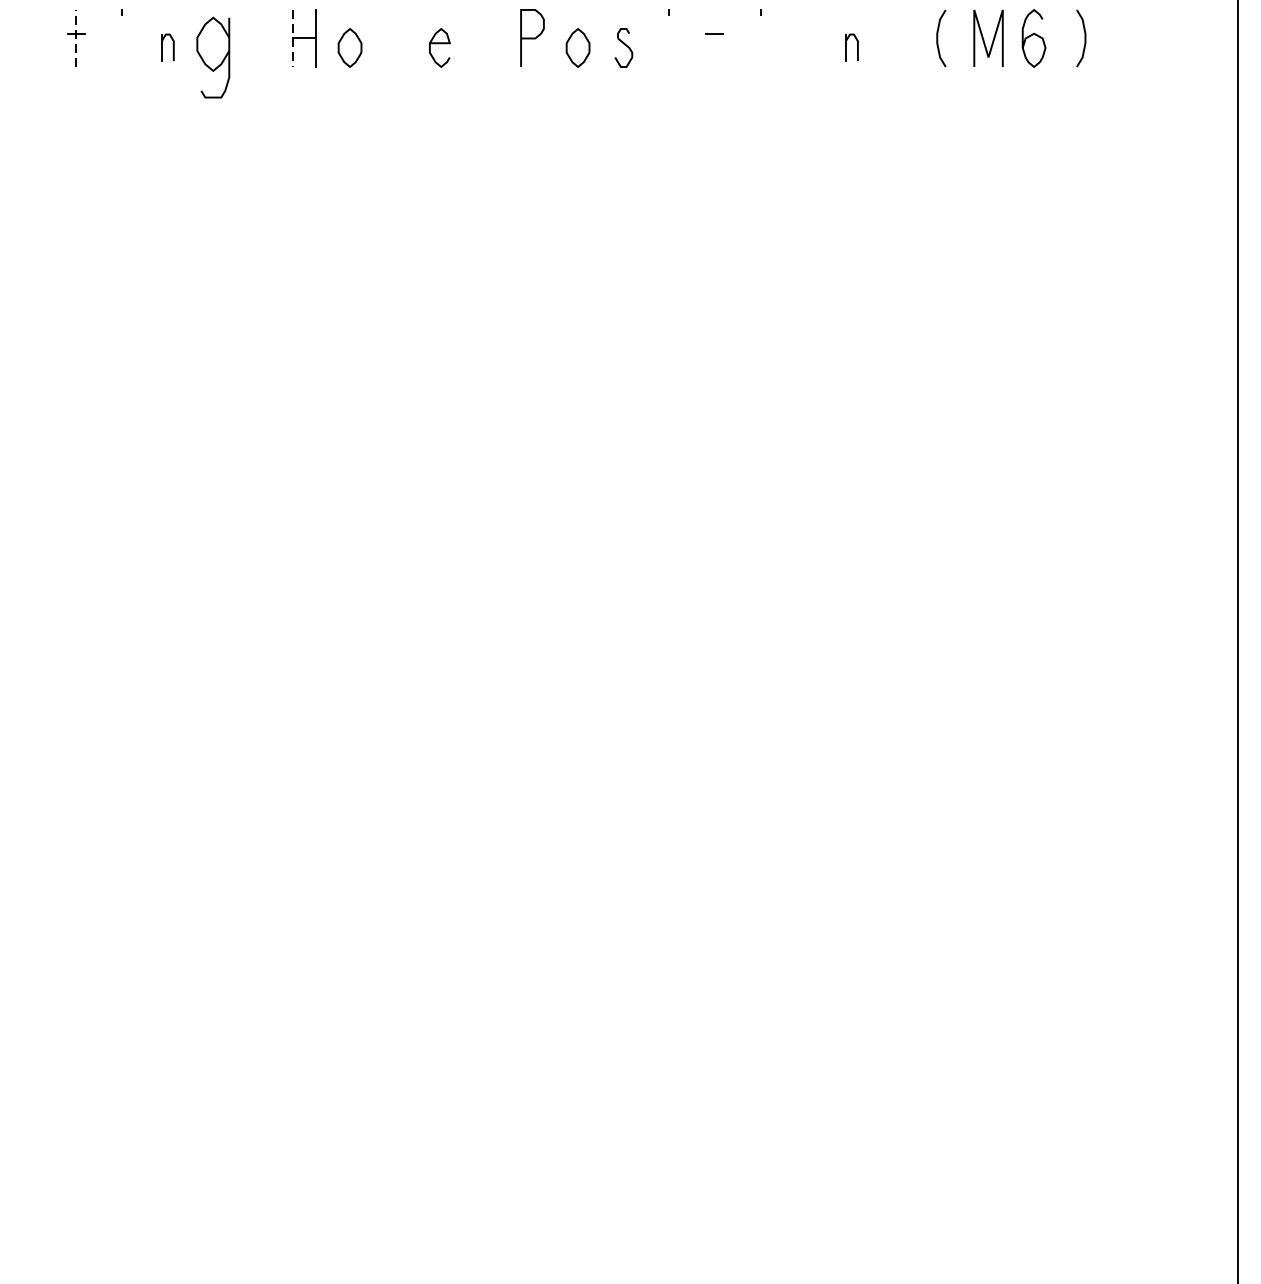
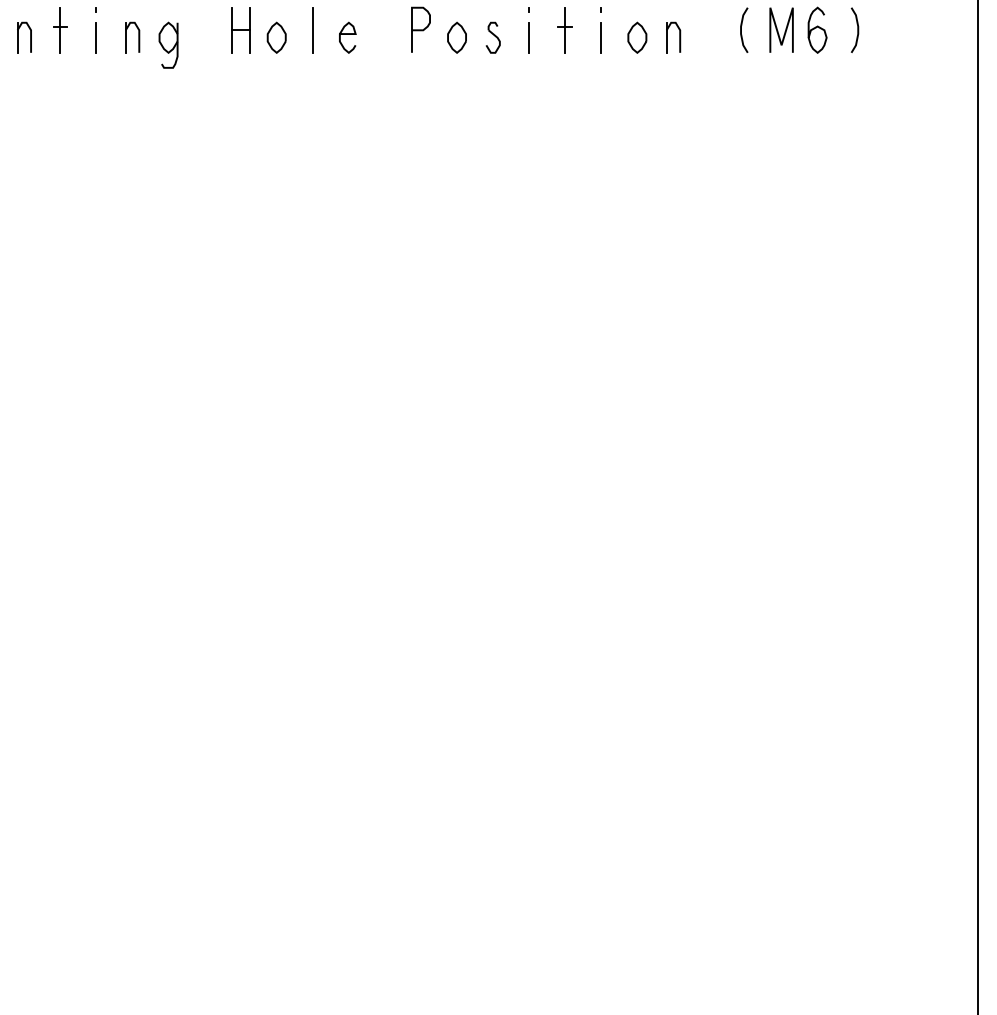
line: (395, 37) -> (312, 29), added
line: (715, 37) -> (565, 29), added
line: (76, 38) -> (60, 30), dashed -> solid
line: (292, 38) -> (231, 30), dashed -> solid
part: (31, 47) -> (24, 37), added
line: (122, 47) -> (96, 37), added
part: (167, 47) -> (132, 37), size x1.43
line: (669, 47) -> (529, 37), added
line: (760, 47) -> (601, 37), added
part: (806, 47) -> (637, 37), added
part: (851, 47) -> (673, 37), size x1.43
part: (213, 56) -> (168, 44), size x0.71

